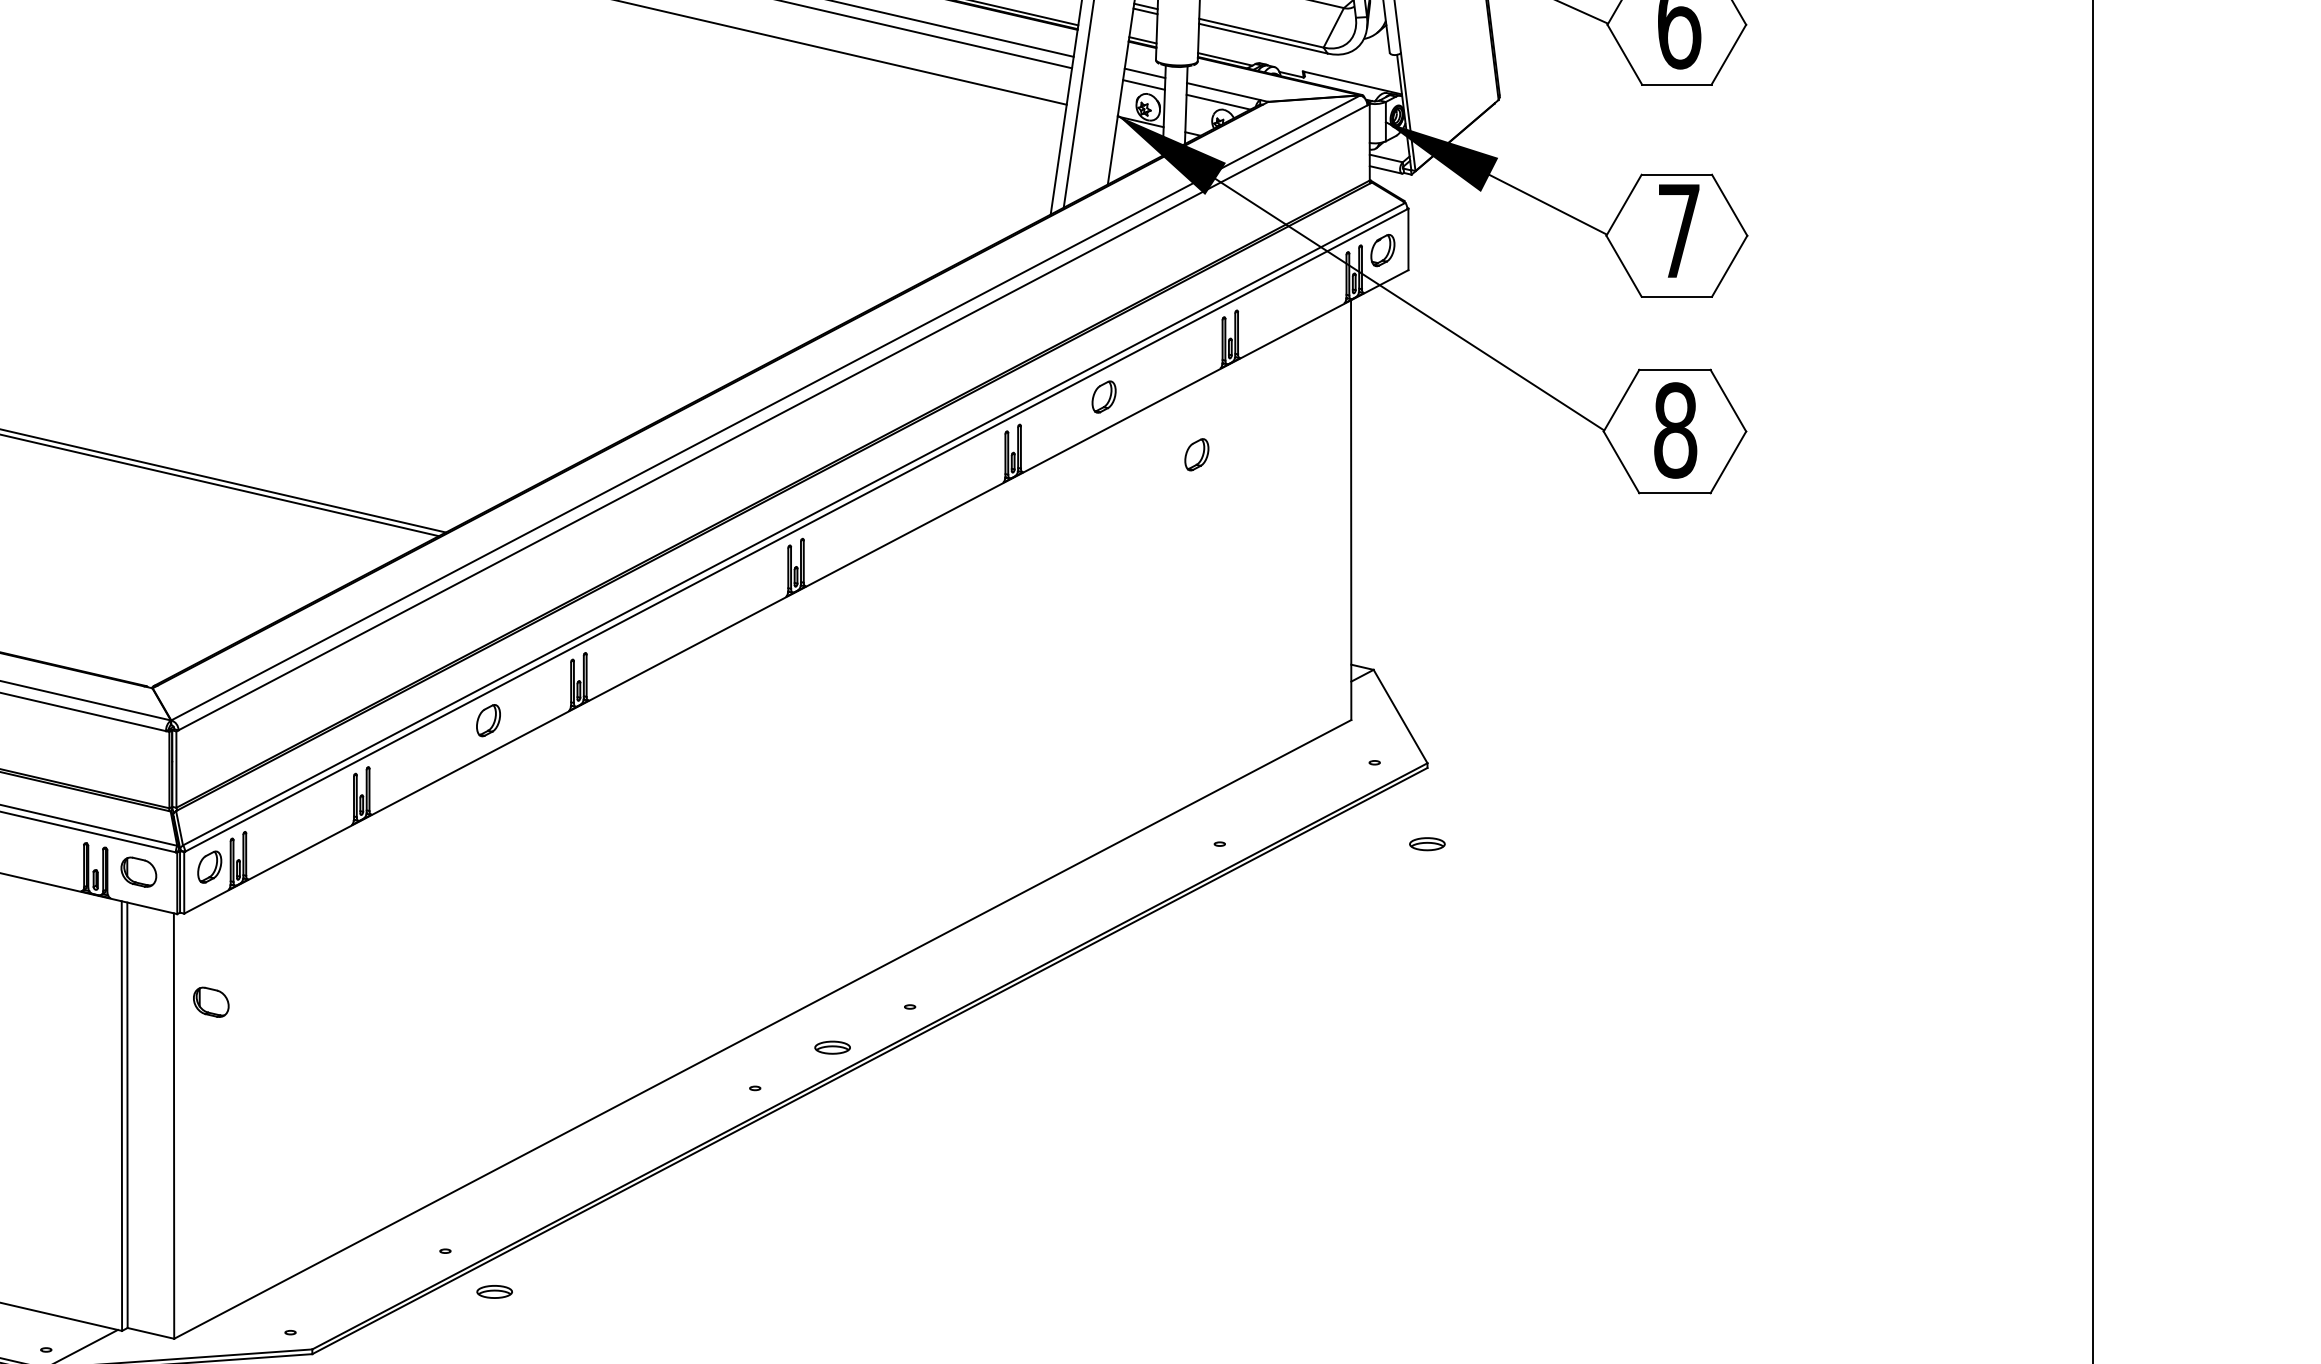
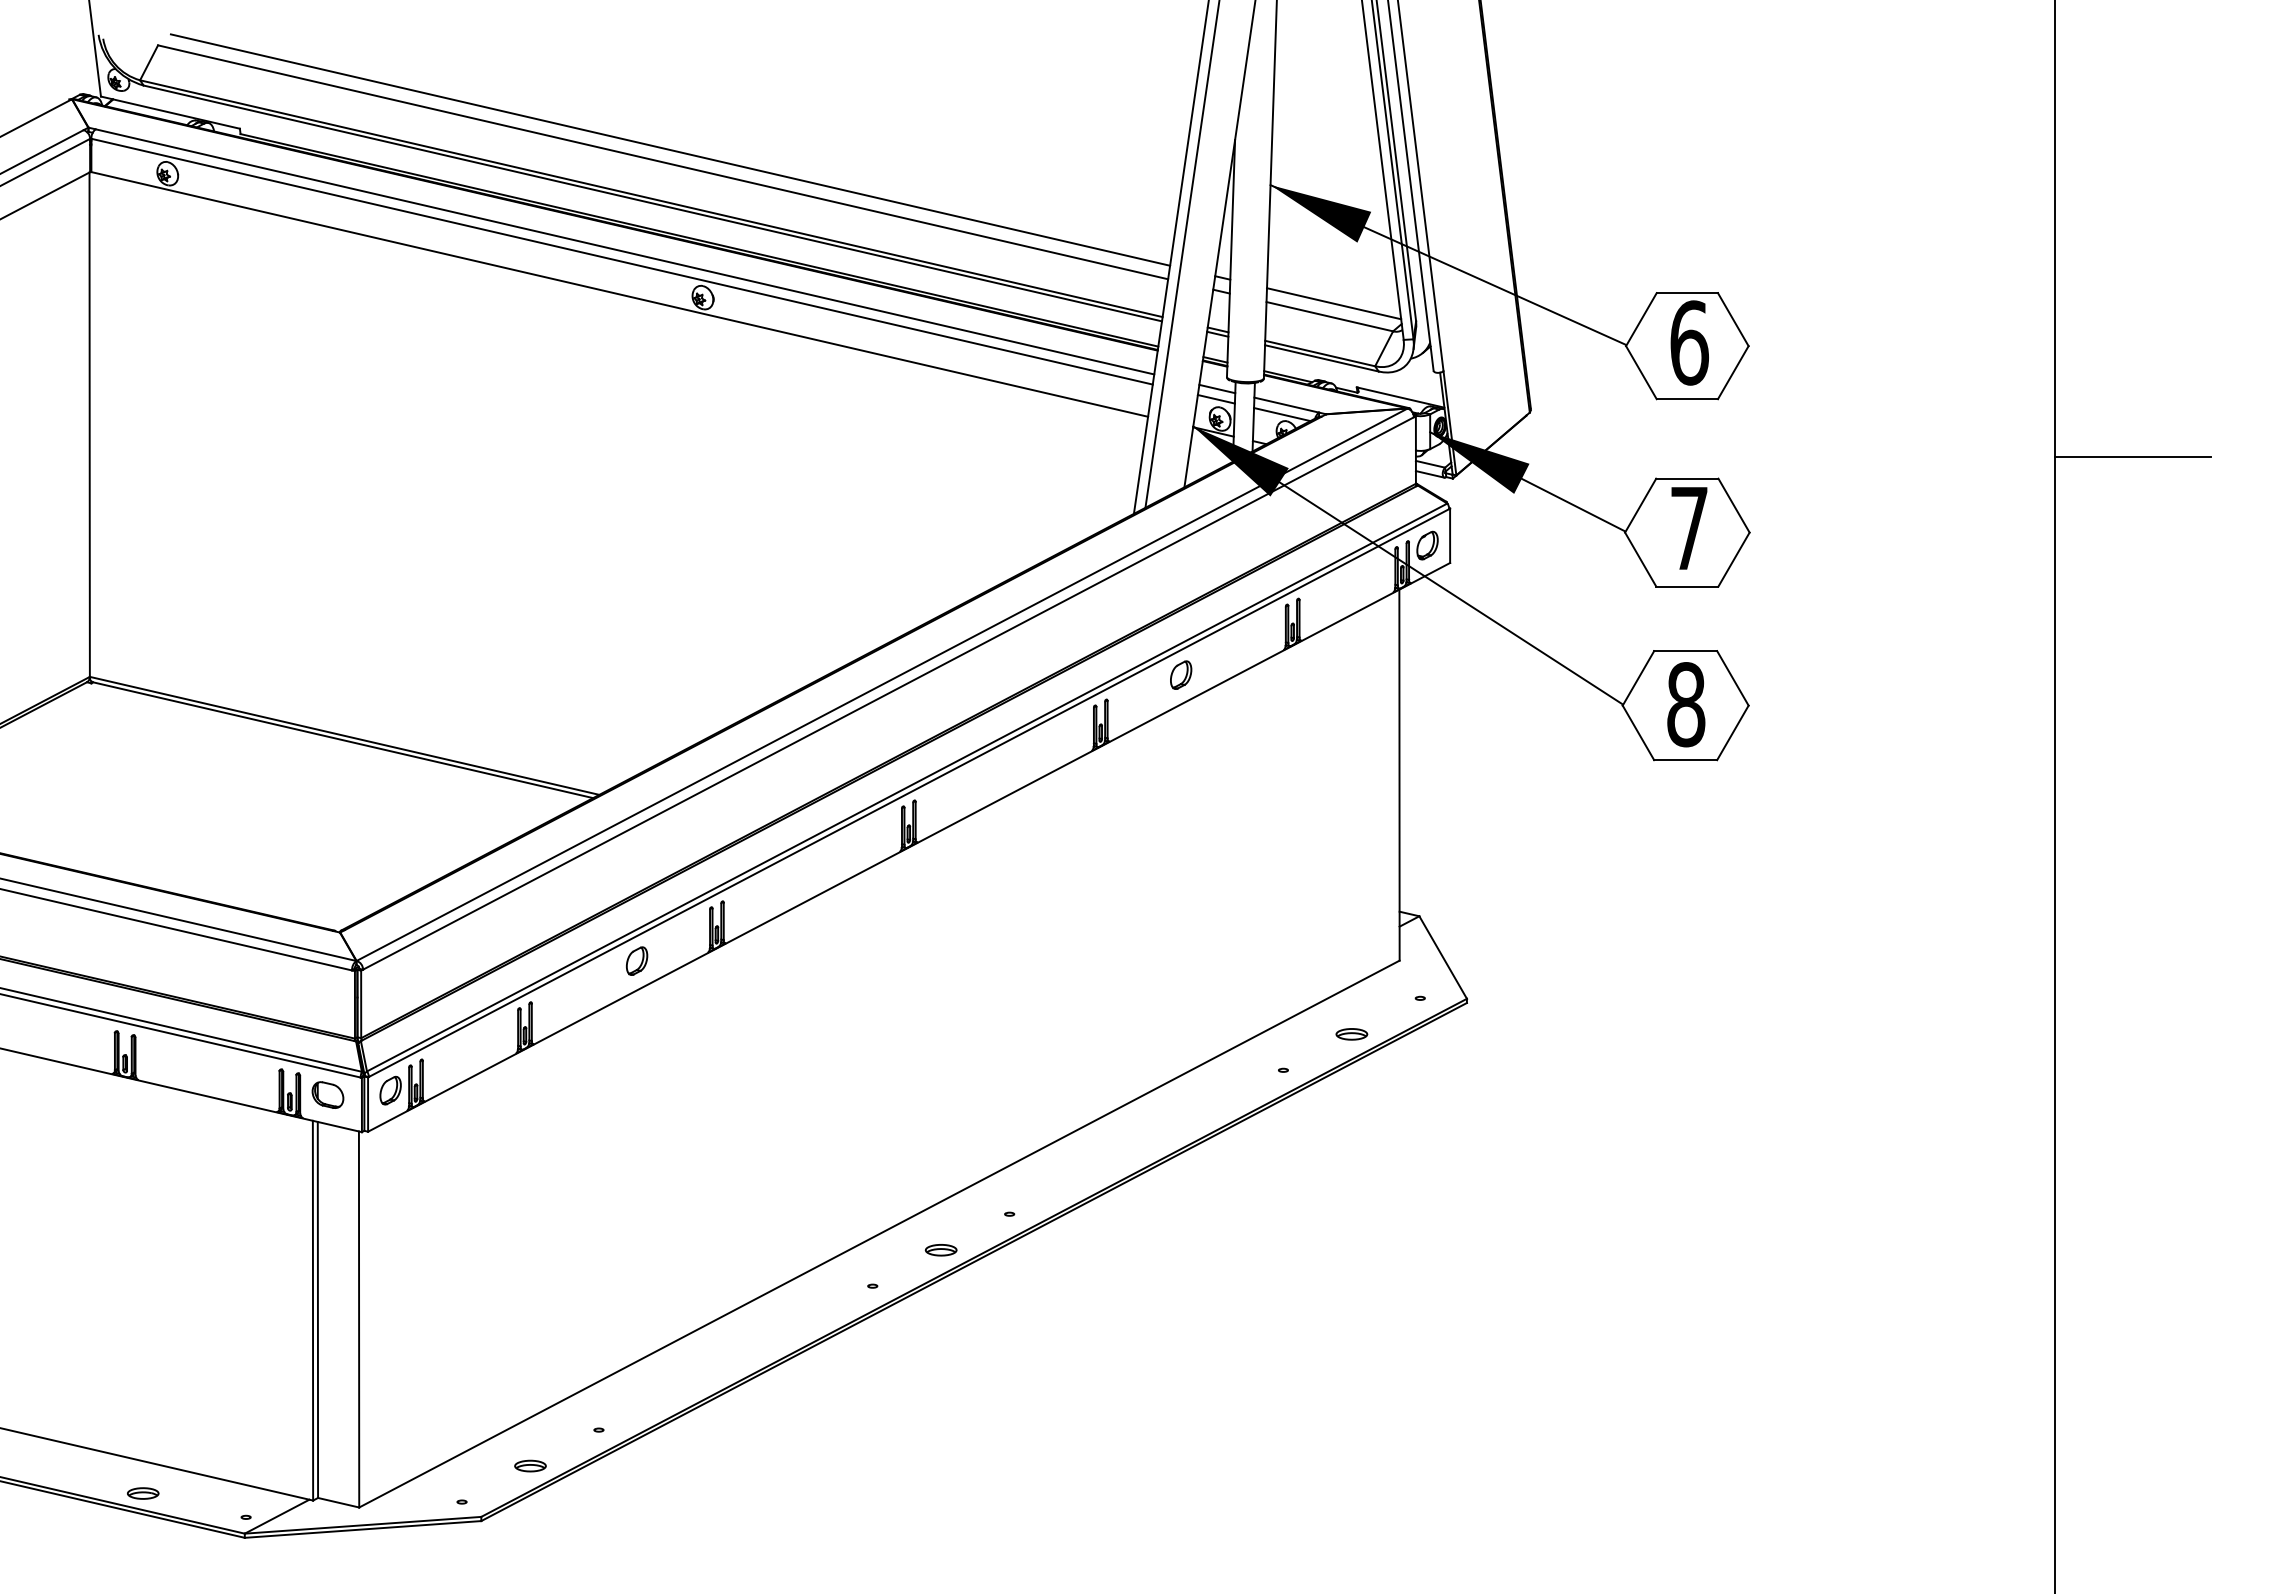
line: (2180, 149) -> (2132, 456), added
part: (1197, 454) -> (1263, 725), removed
part: (1426, 844) -> (1351, 1034), moved
part: (210, 1001) -> (391, 1209), removed
part: (494, 1291) -> (530, 1465), moved

